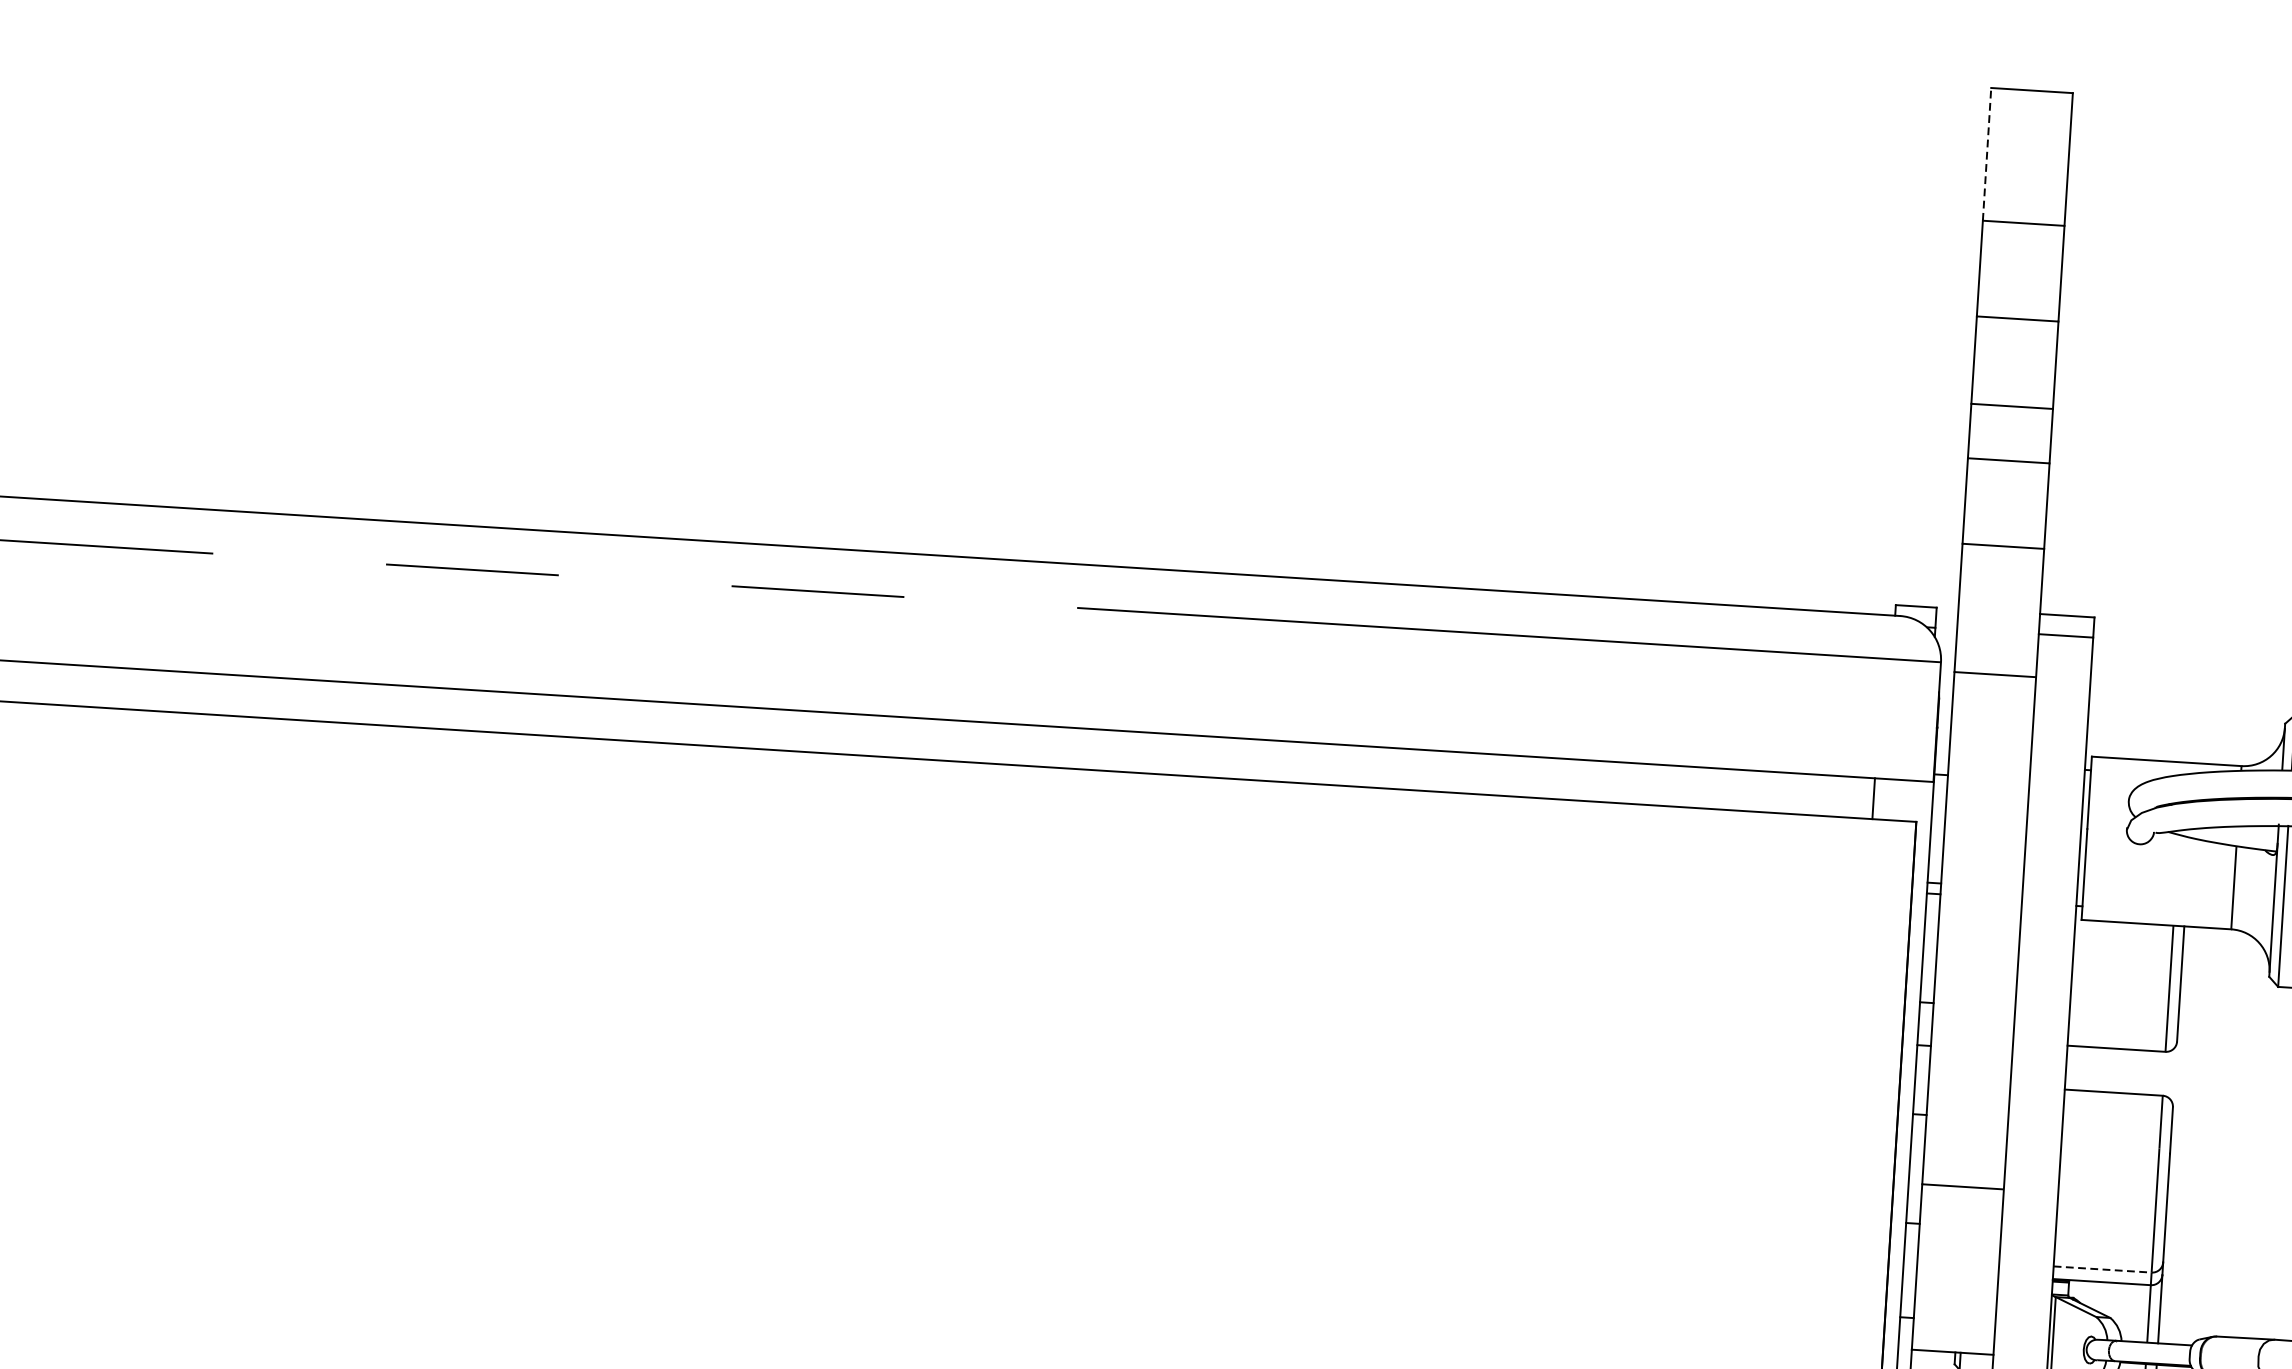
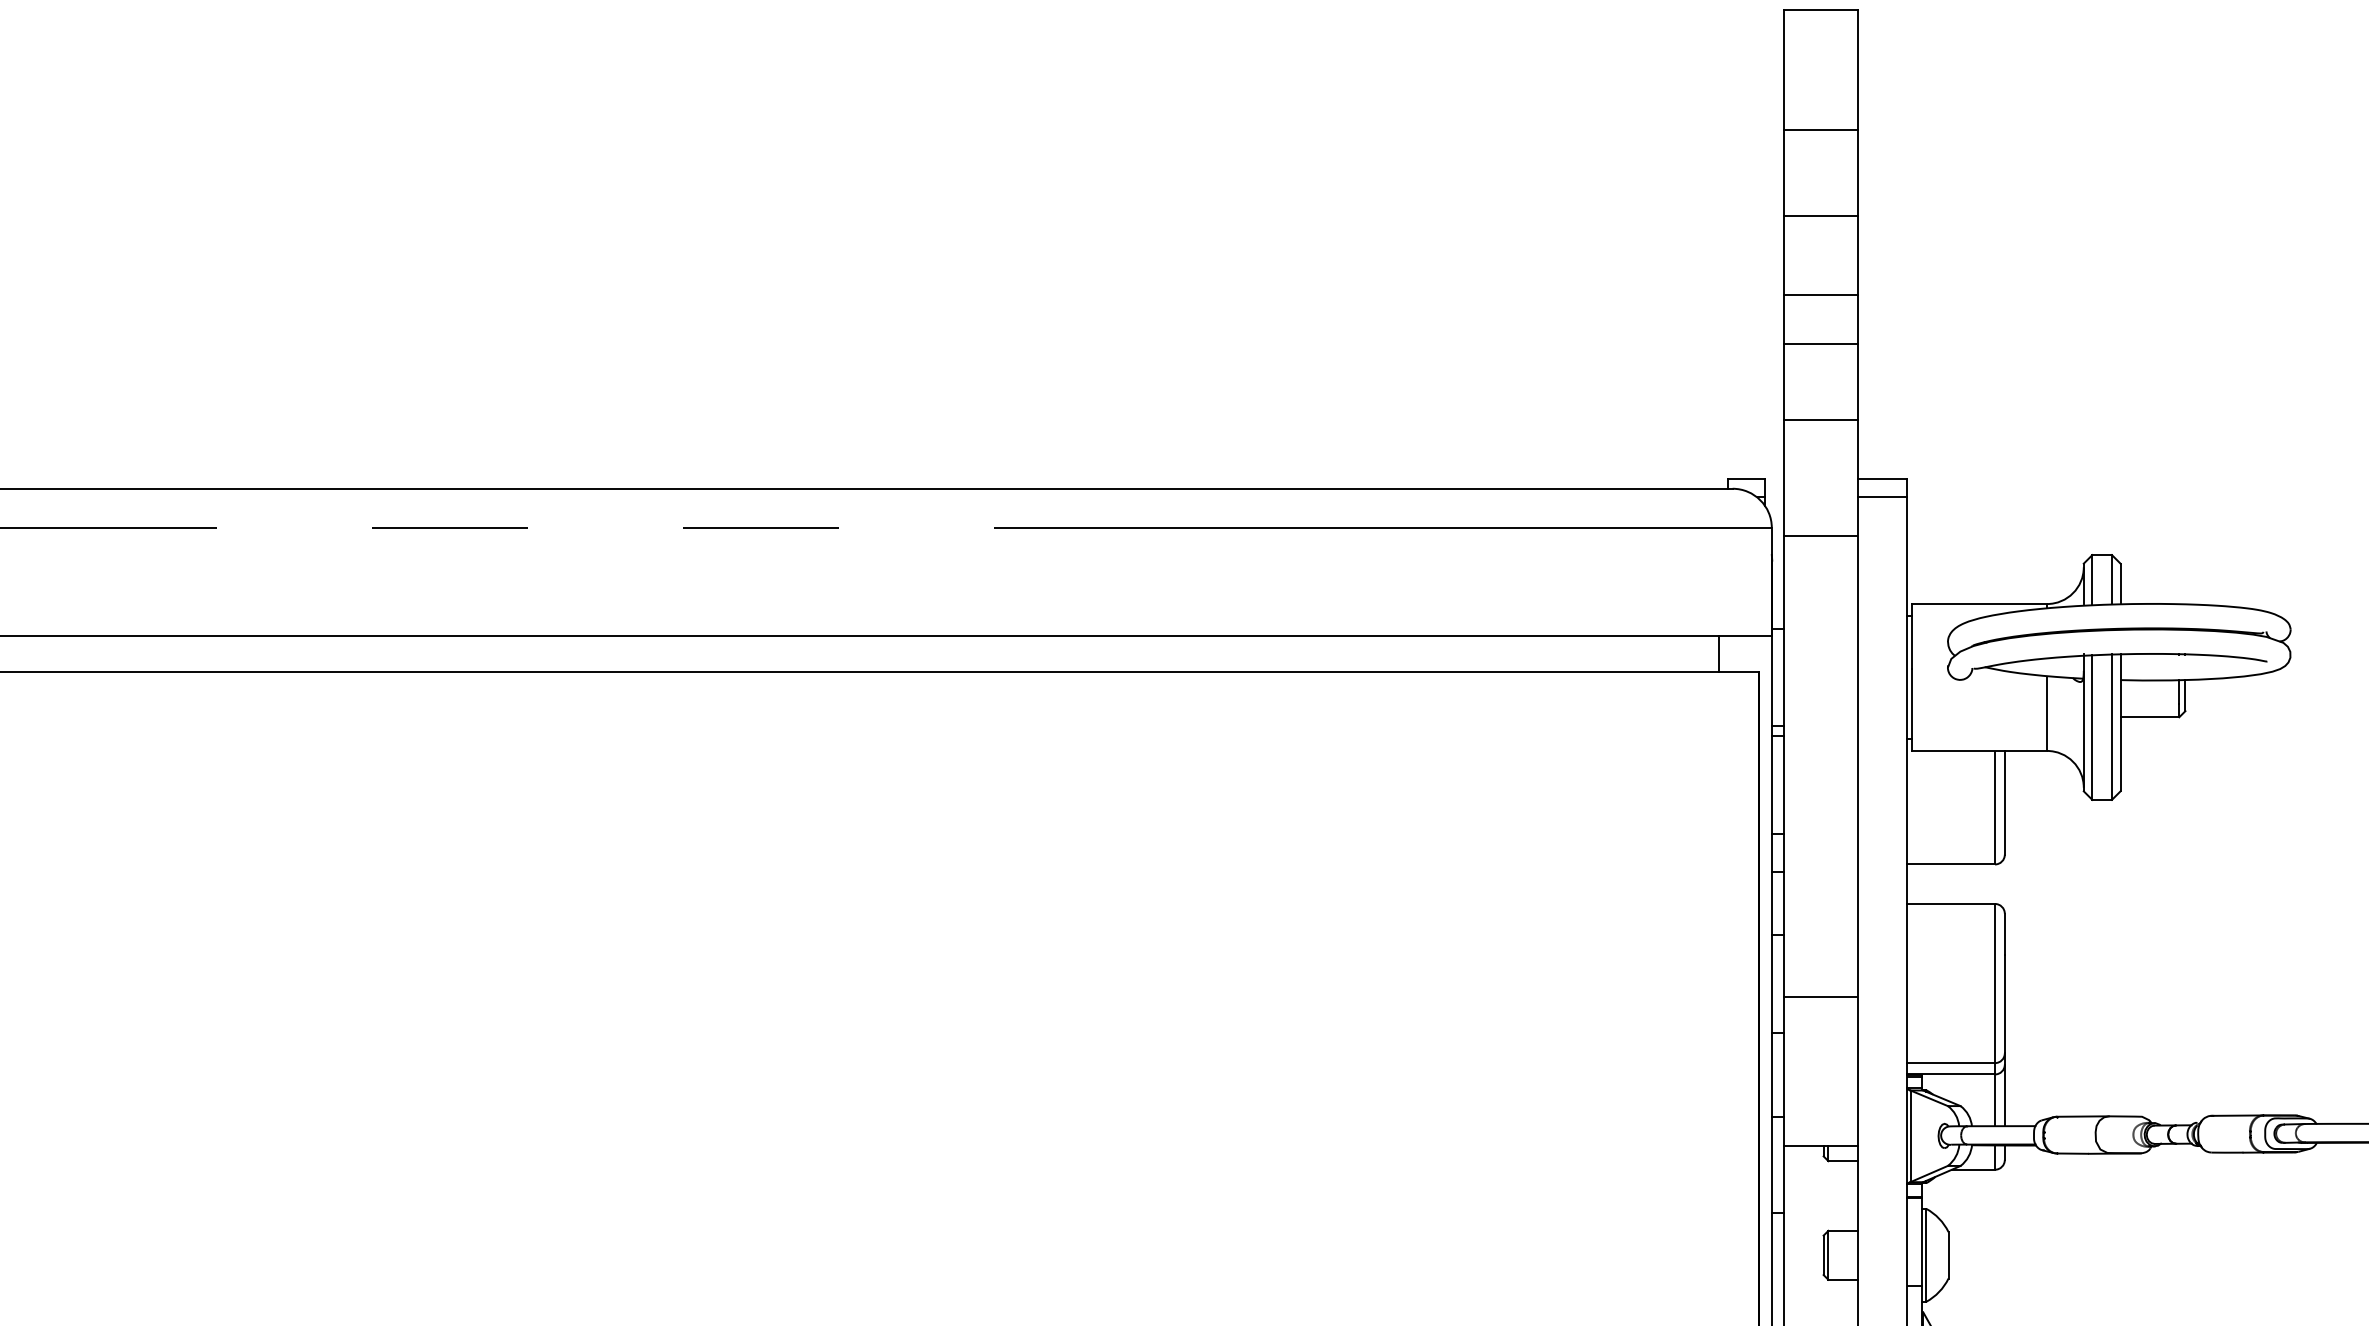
line: (1987, 154) -> (1784, 70), dashed -> solid
line: (2103, 1269) -> (1951, 1063), dashed -> solid

